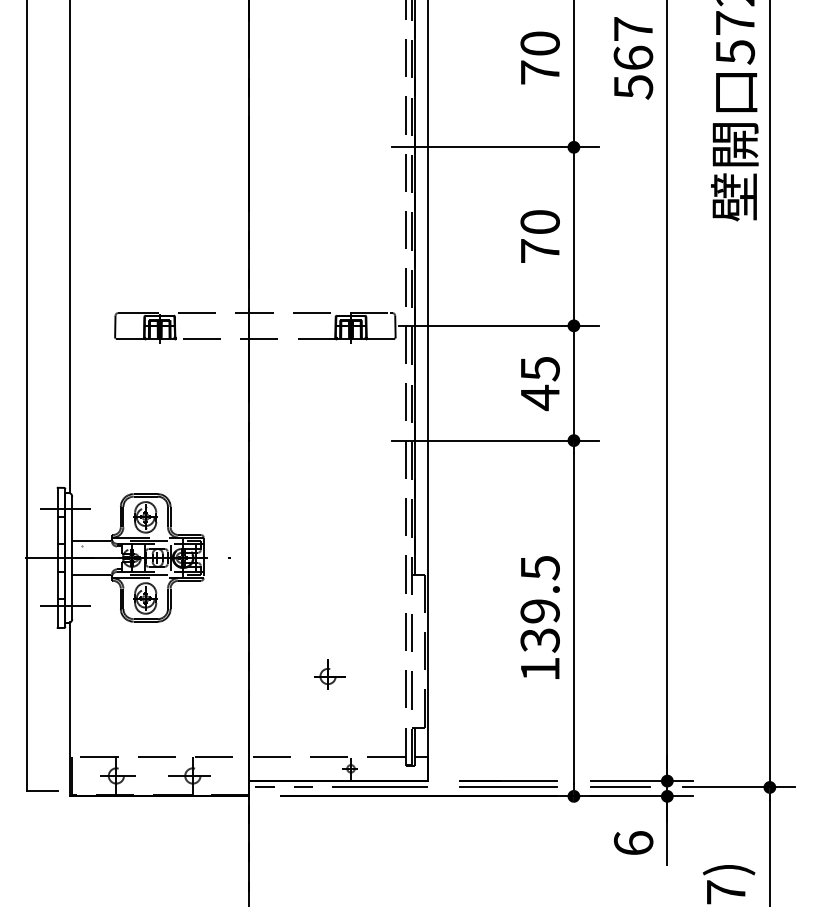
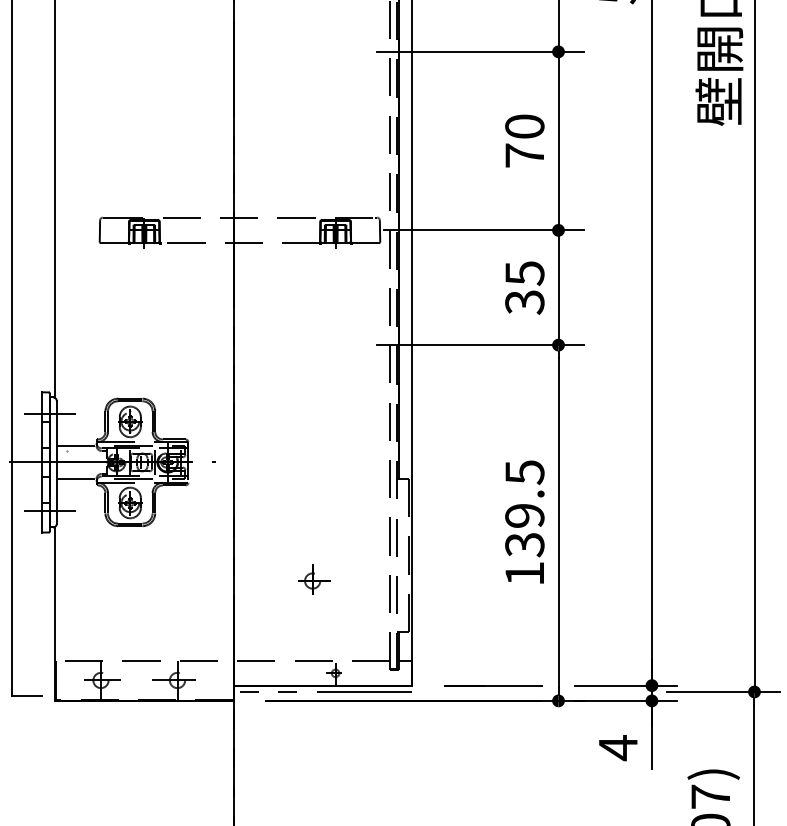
text: (539, 397) -> (524, 302), 45 -> 35
line: (507, 787) -> (492, 692), removed
line: (620, 787) -> (605, 692), removed
text: (633, 843) -> (618, 748), 6 -> 4

